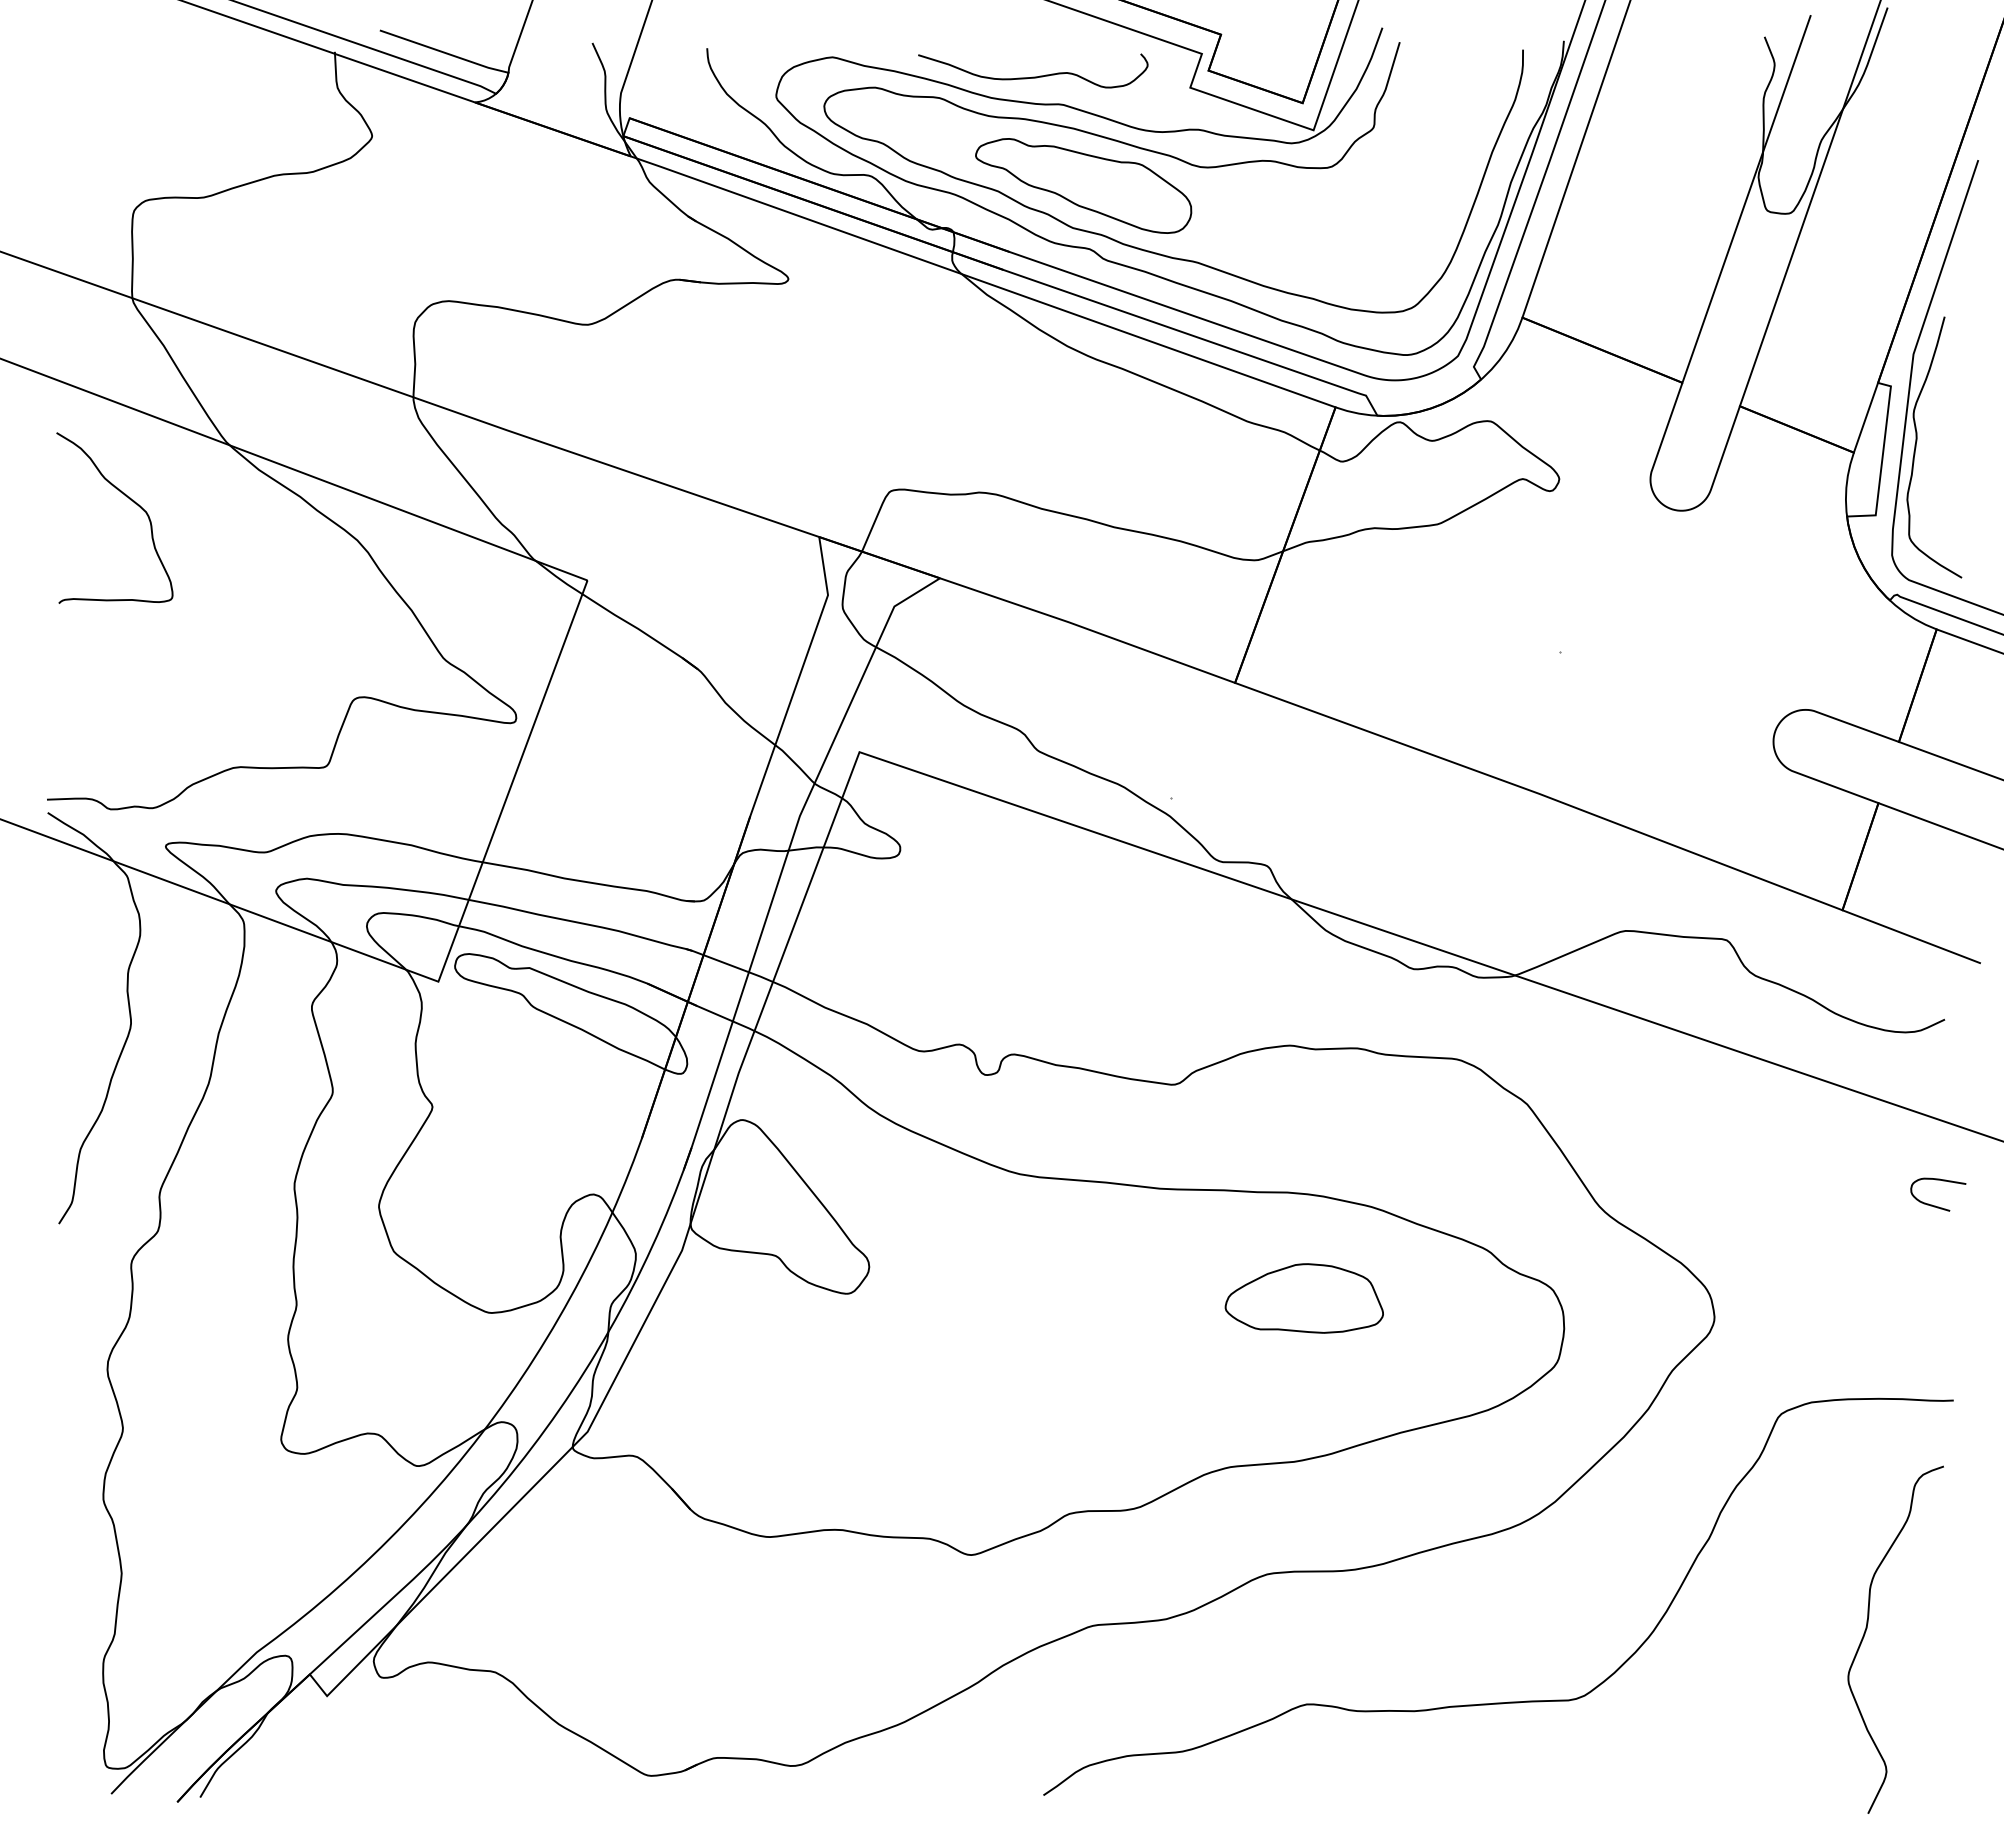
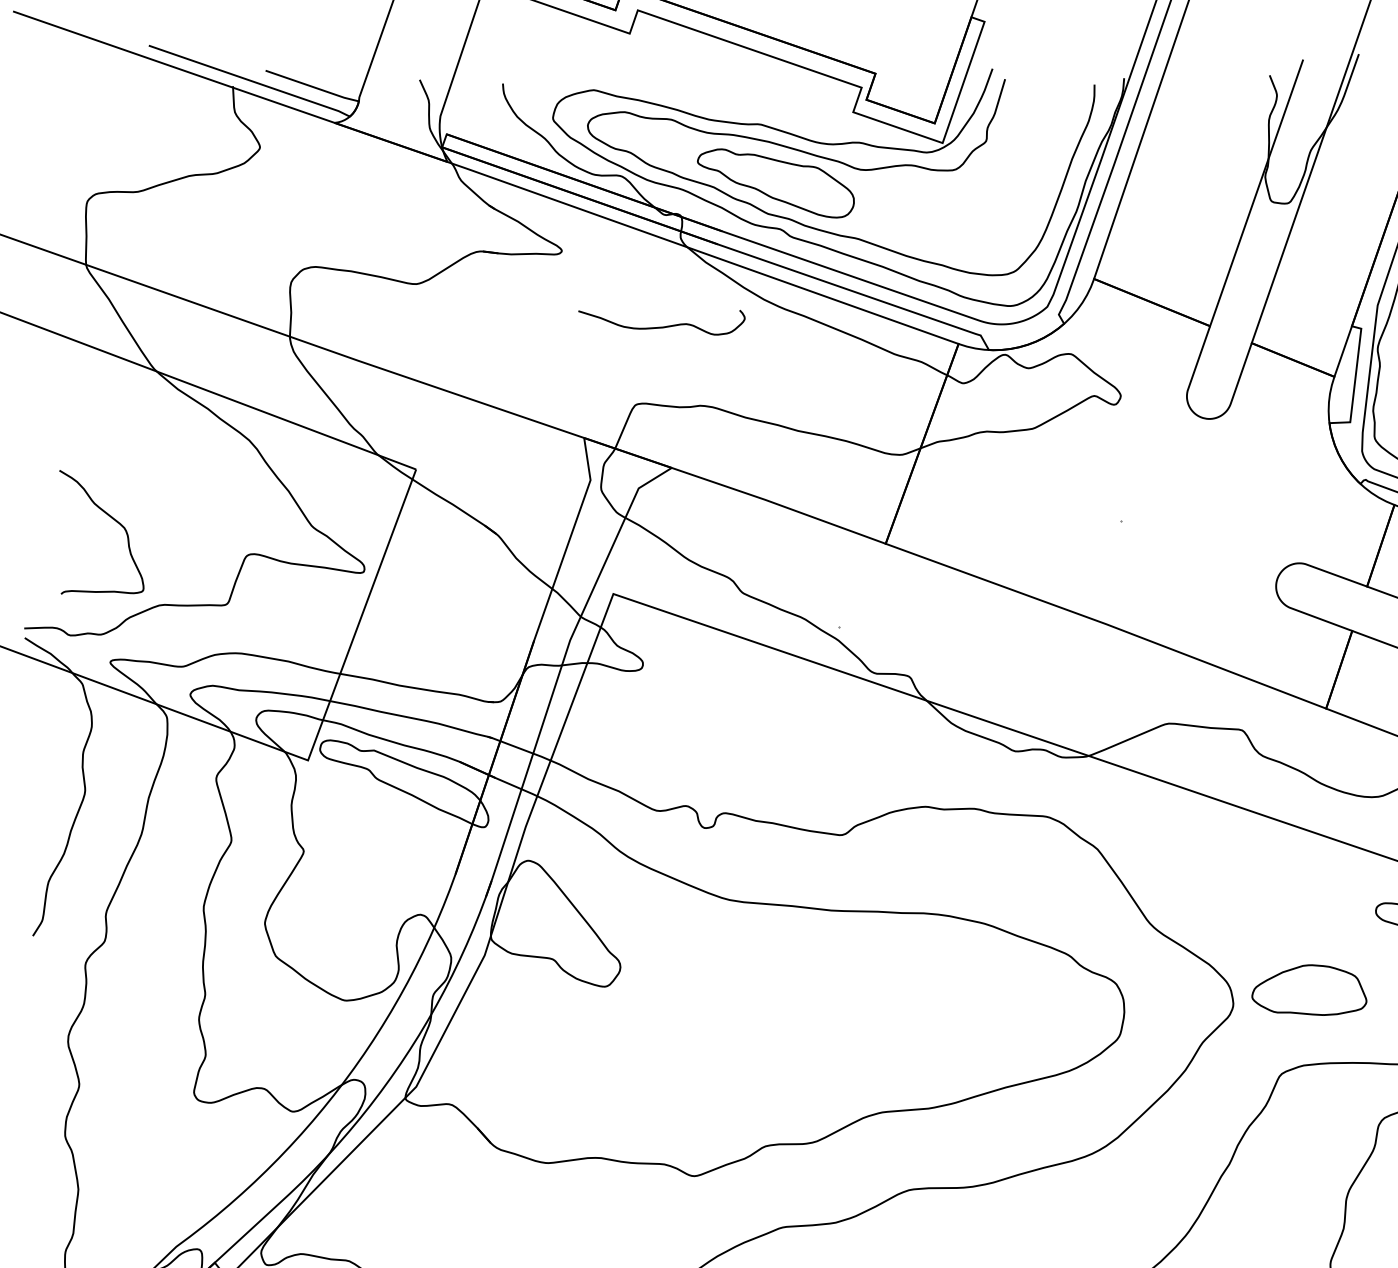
curve: (1033, 76) -> (661, 326), moved
curve: (130, 500) -> (113, 519), moved
part: (1303, 1298) -> (1308, 990), moved

